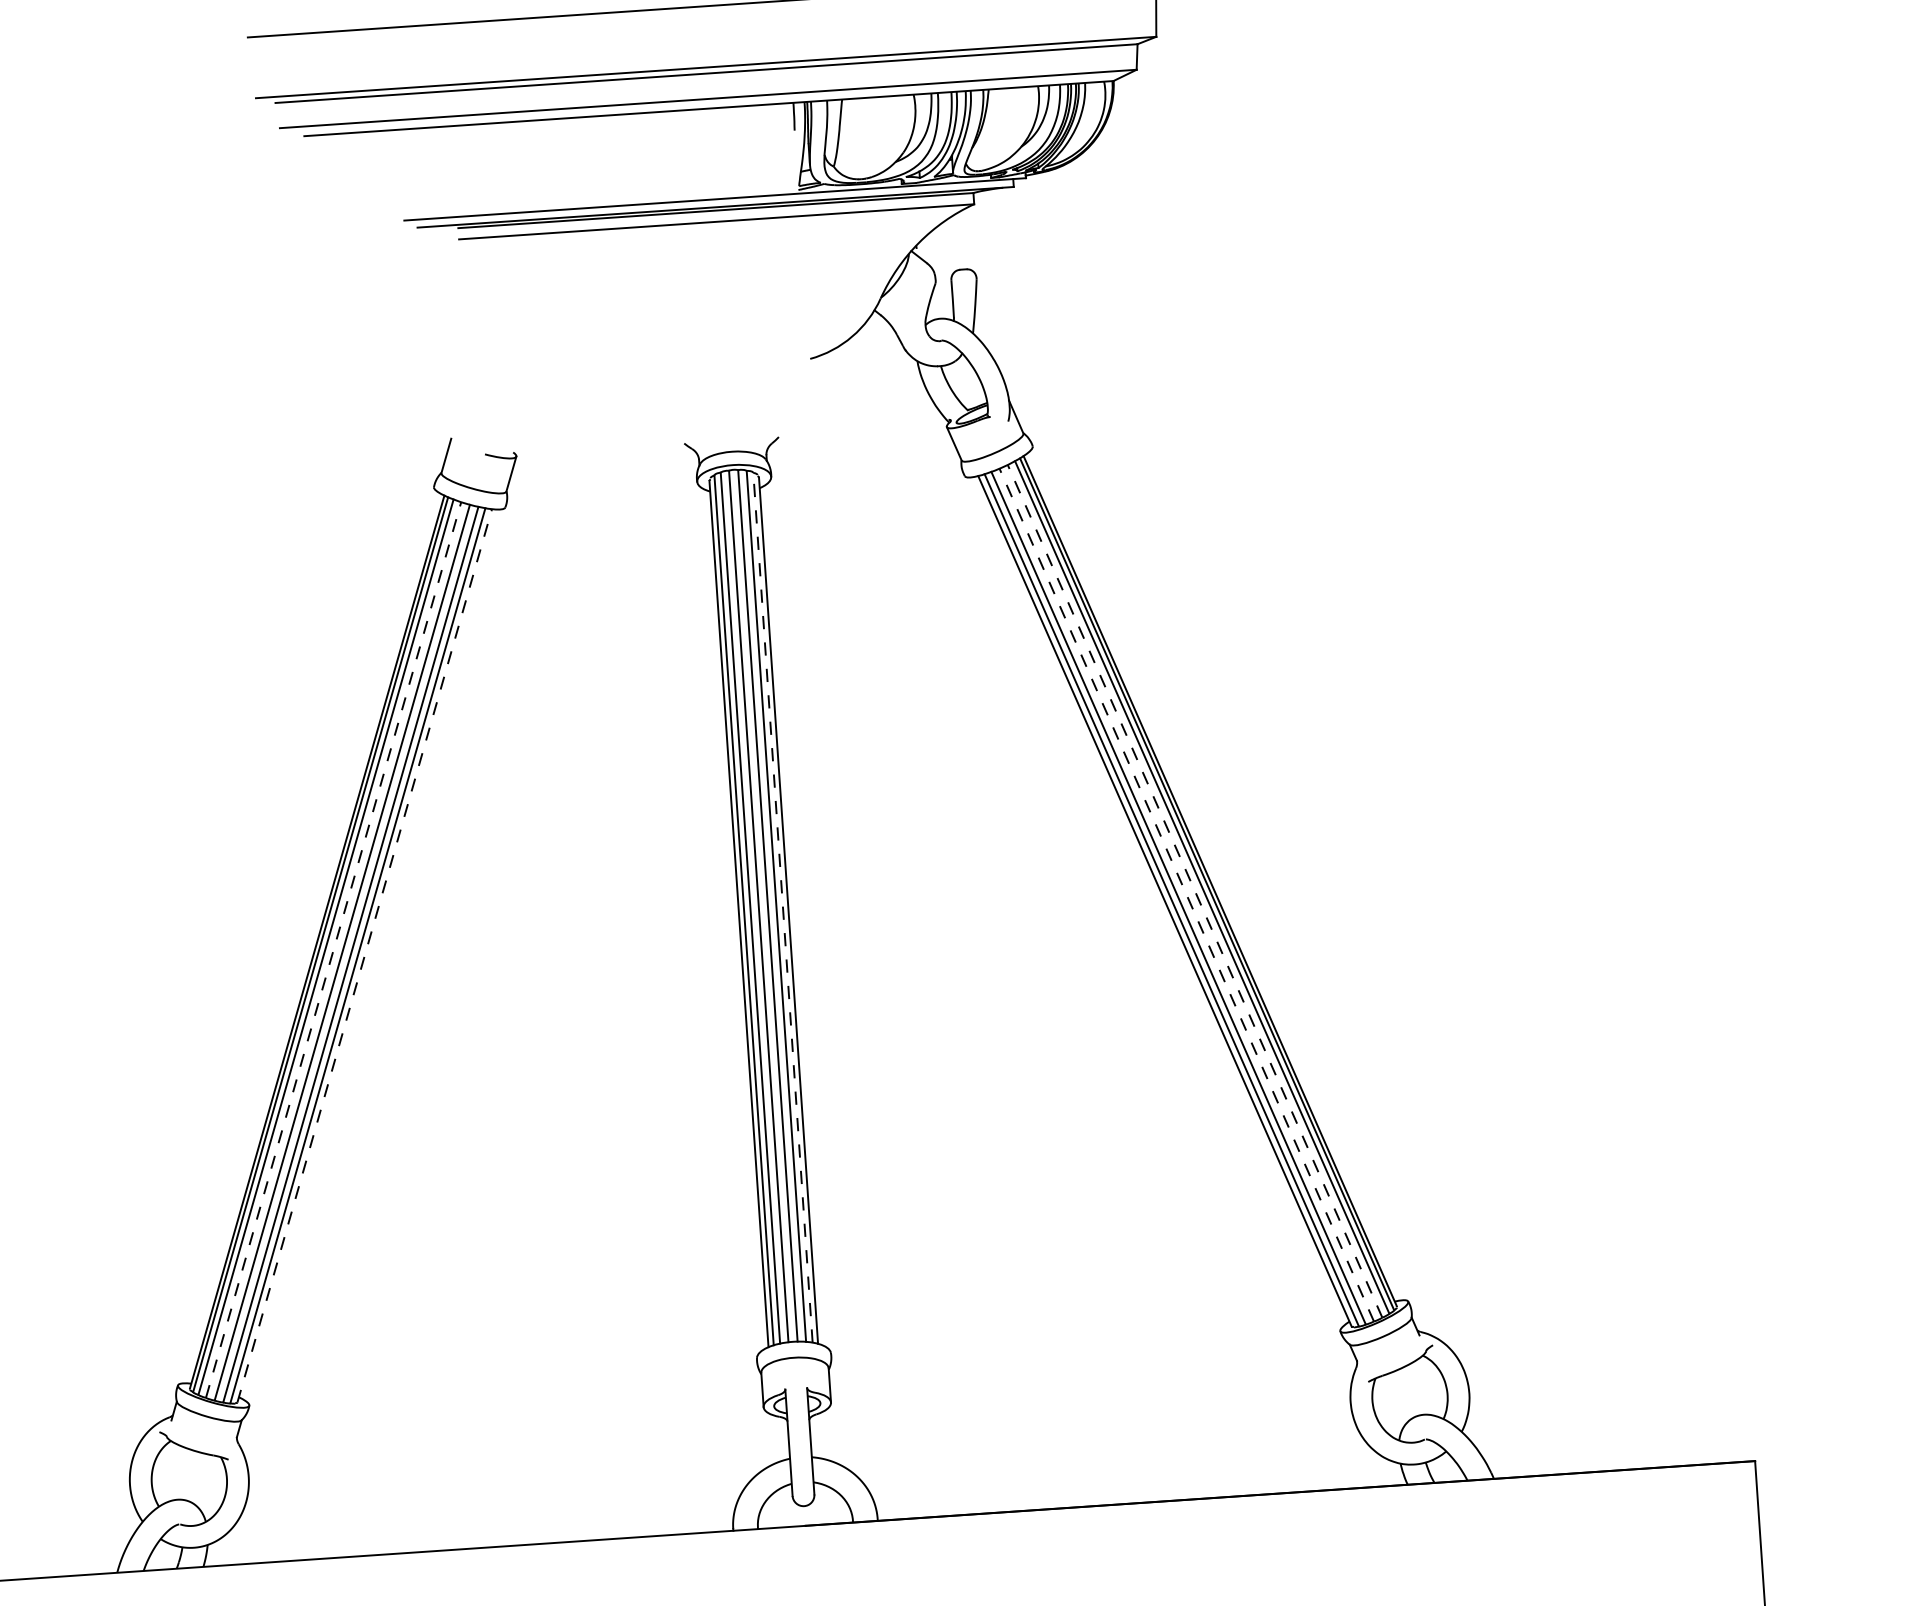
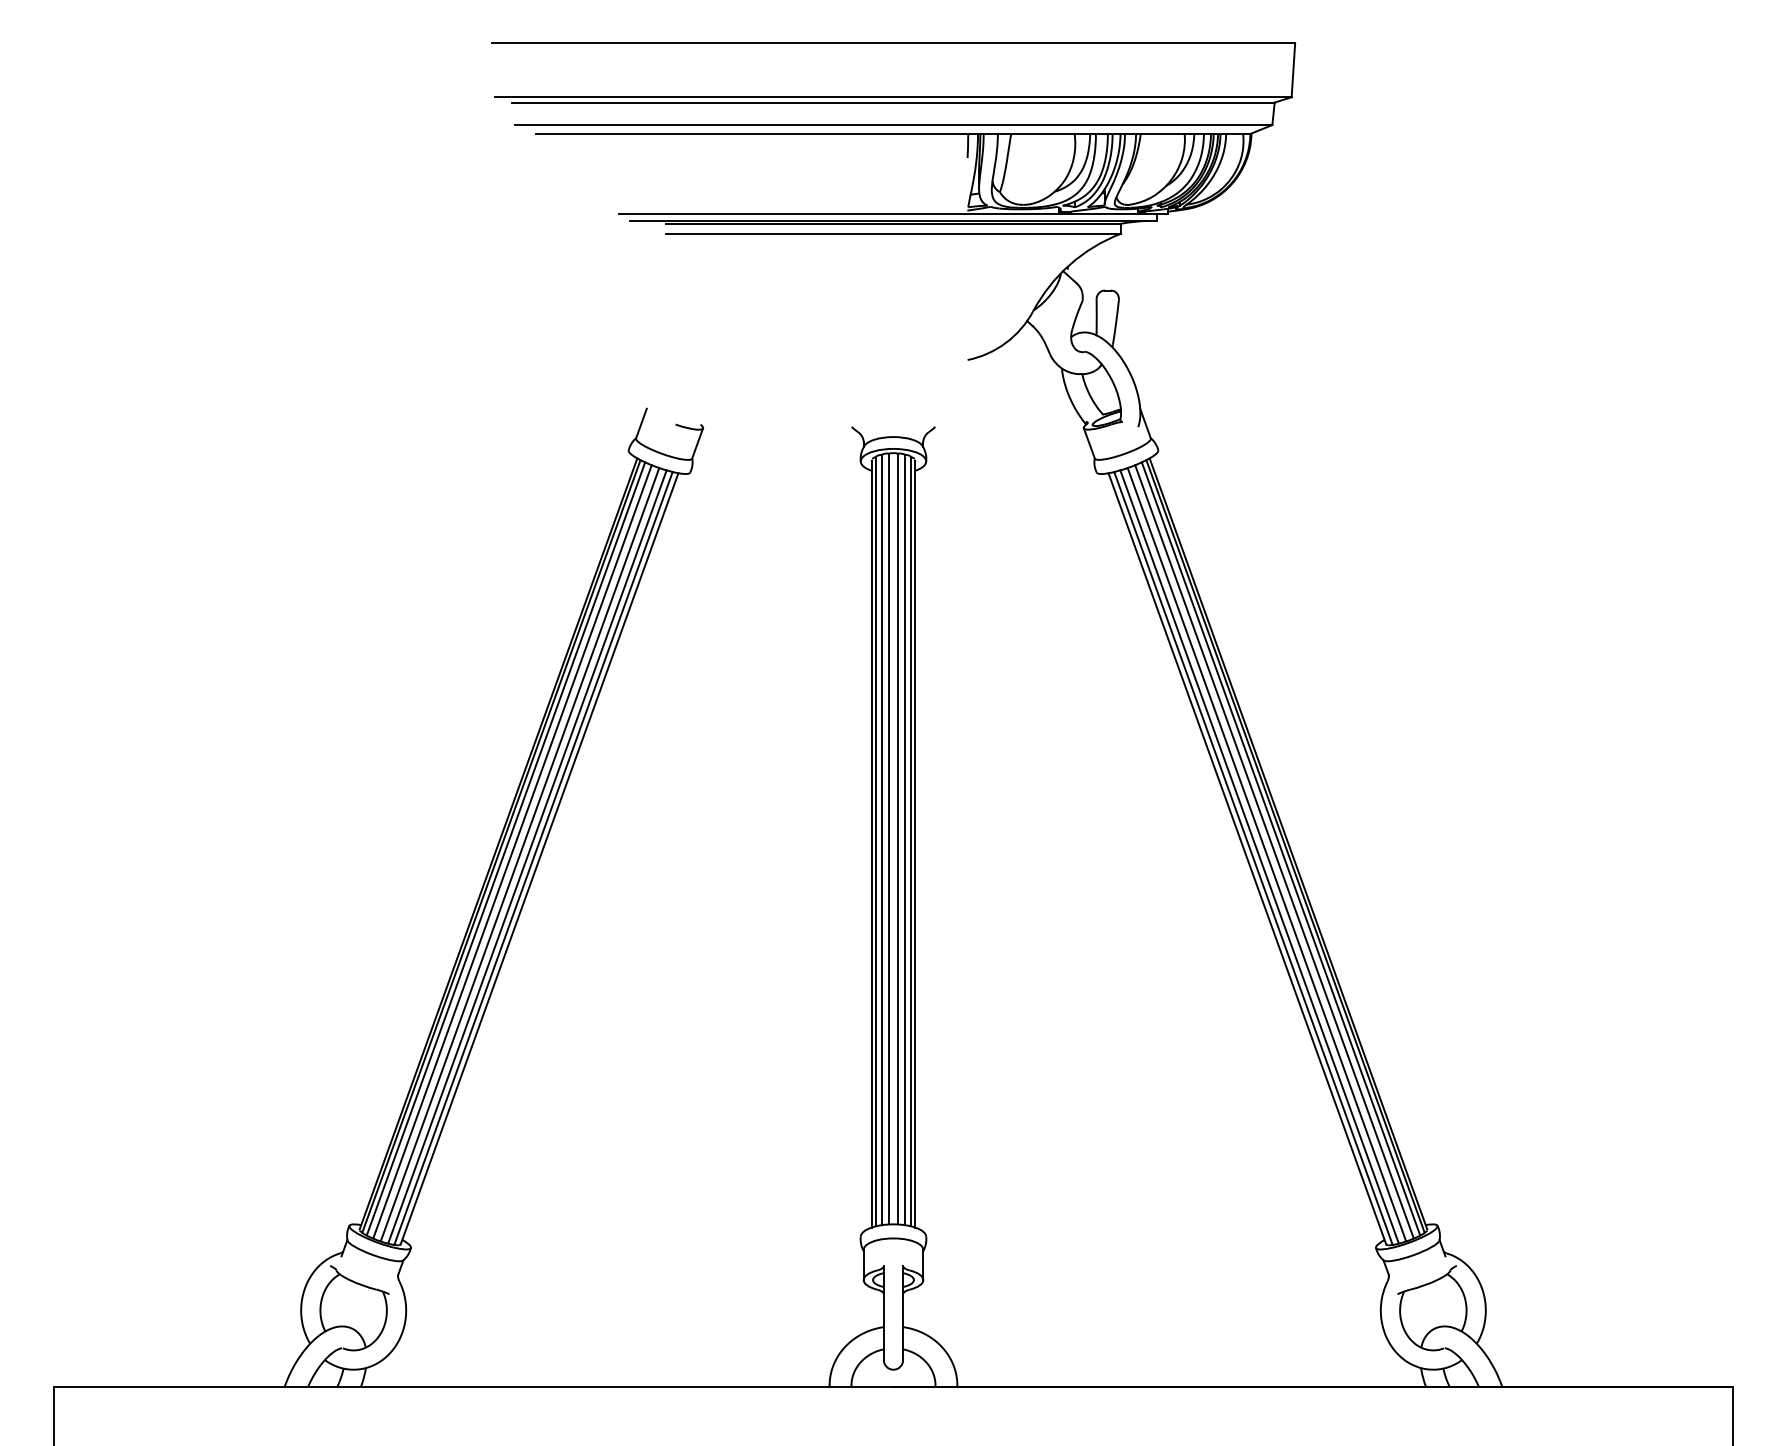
line: (1195, 890) -> (1274, 851), dashed -> solid
line: (1186, 894) -> (1266, 854), dashed -> solid
line: (782, 907) -> (910, 841), dashed -> solid
line: (333, 949) -> (512, 851), dashed -> solid
line: (364, 955) -> (539, 858), dashed -> solid

